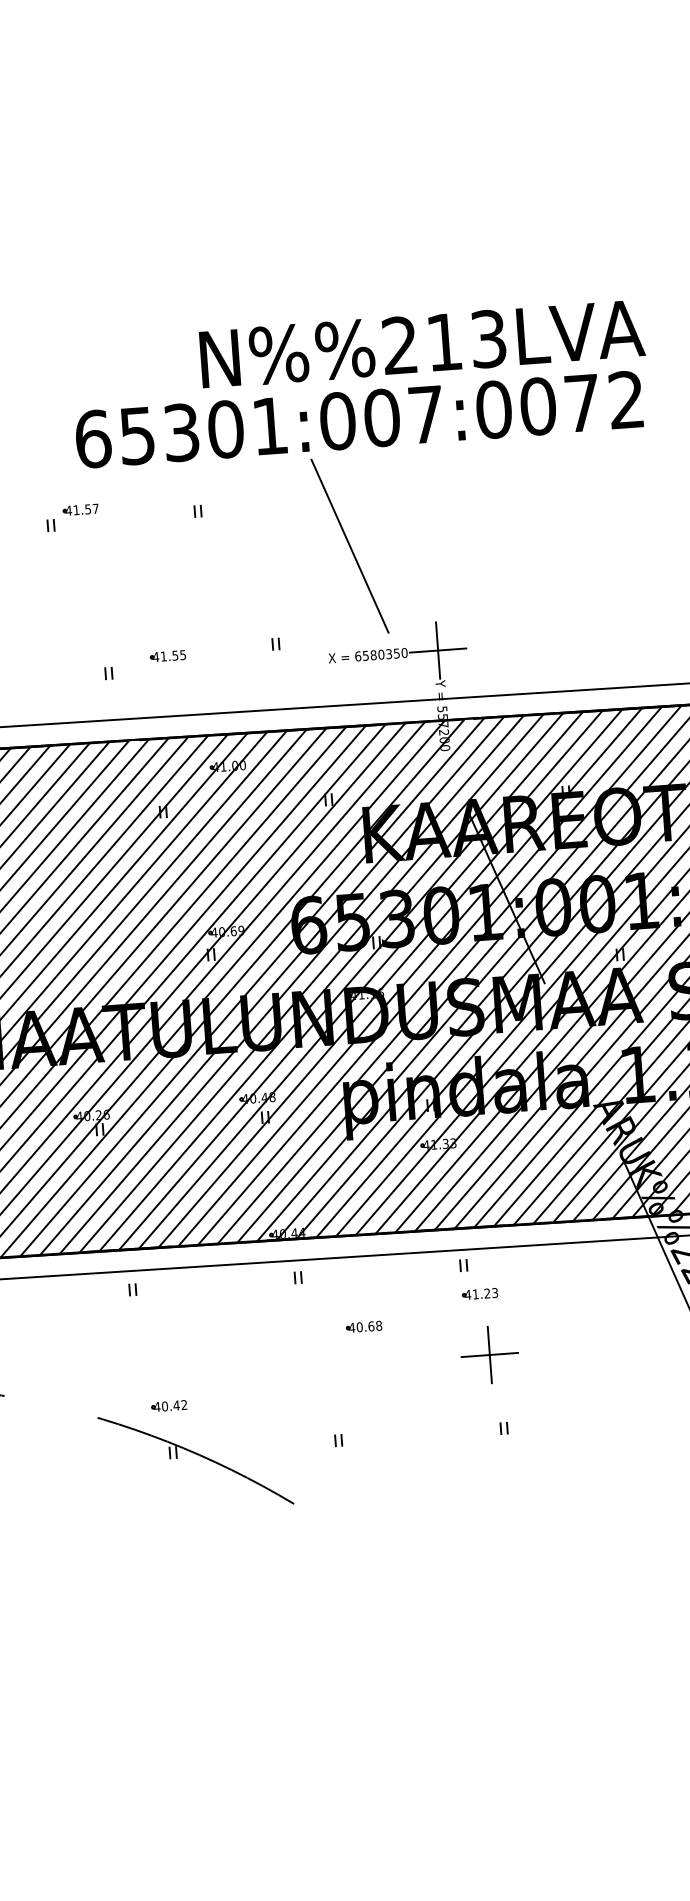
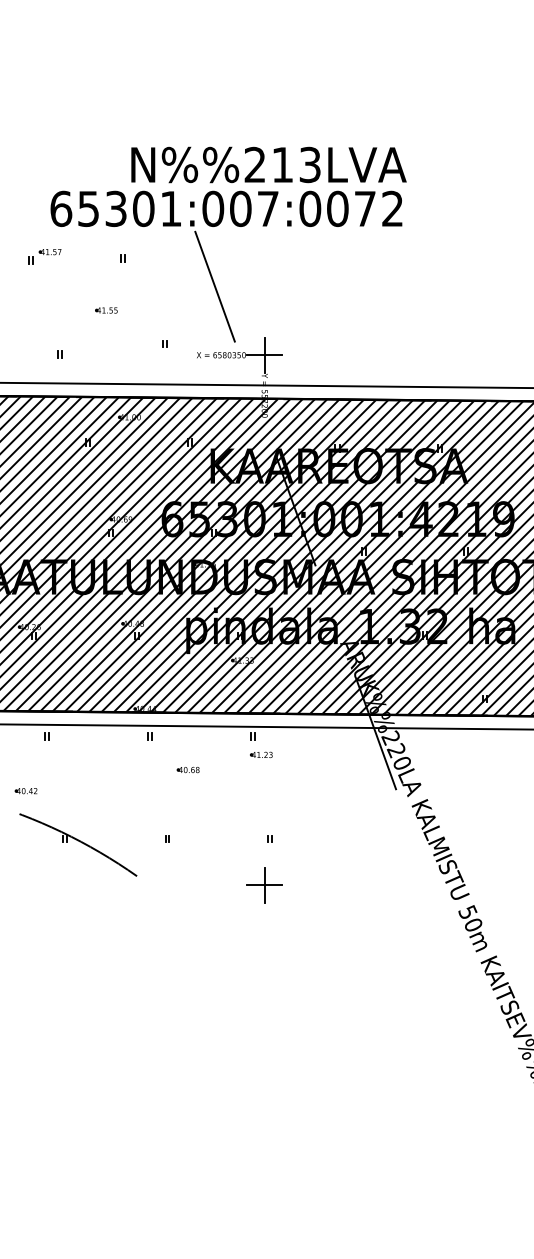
part: (167, 656) -> (106, 310), moved
part: (489, 1355) -> (264, 885), moved
part: (167, 1406) -> (25, 791), moved

